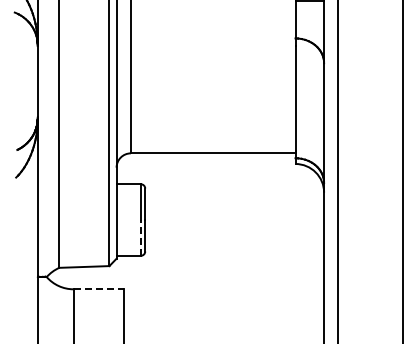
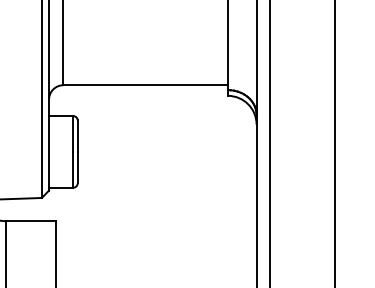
line: (140, 237) -> (72, 169), dashed -> solid
line: (99, 289) -> (31, 221), dashed -> solid

